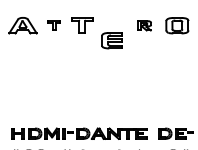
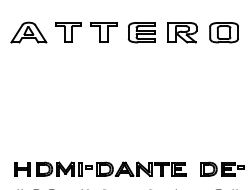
part: (54, 25) -> (68, 32), size x1.67
part: (144, 25) -> (182, 32), size x1.67
part: (112, 40) -> (141, 32), moved

